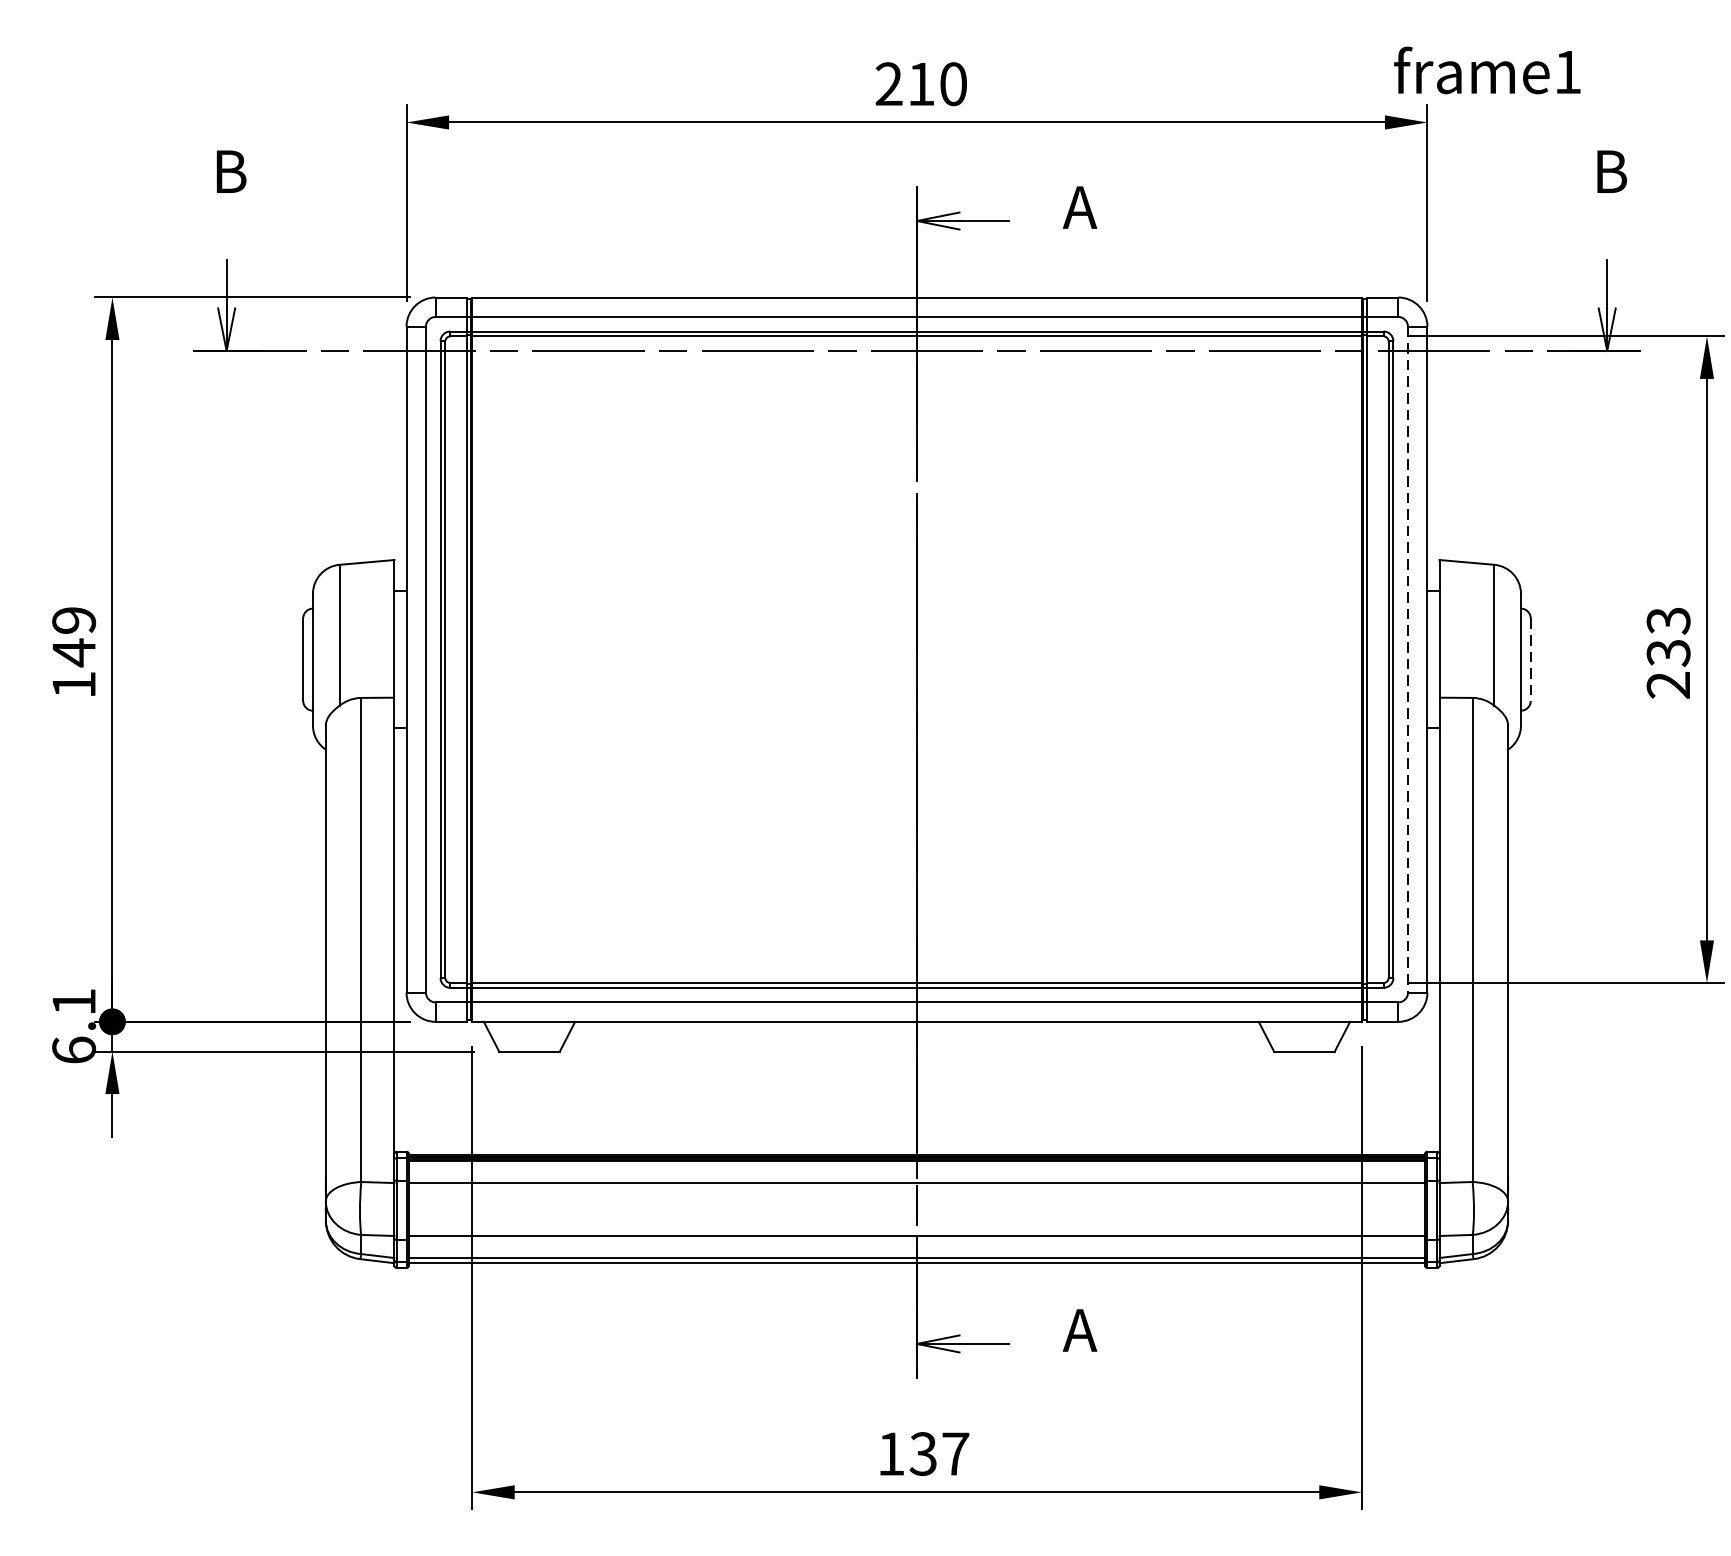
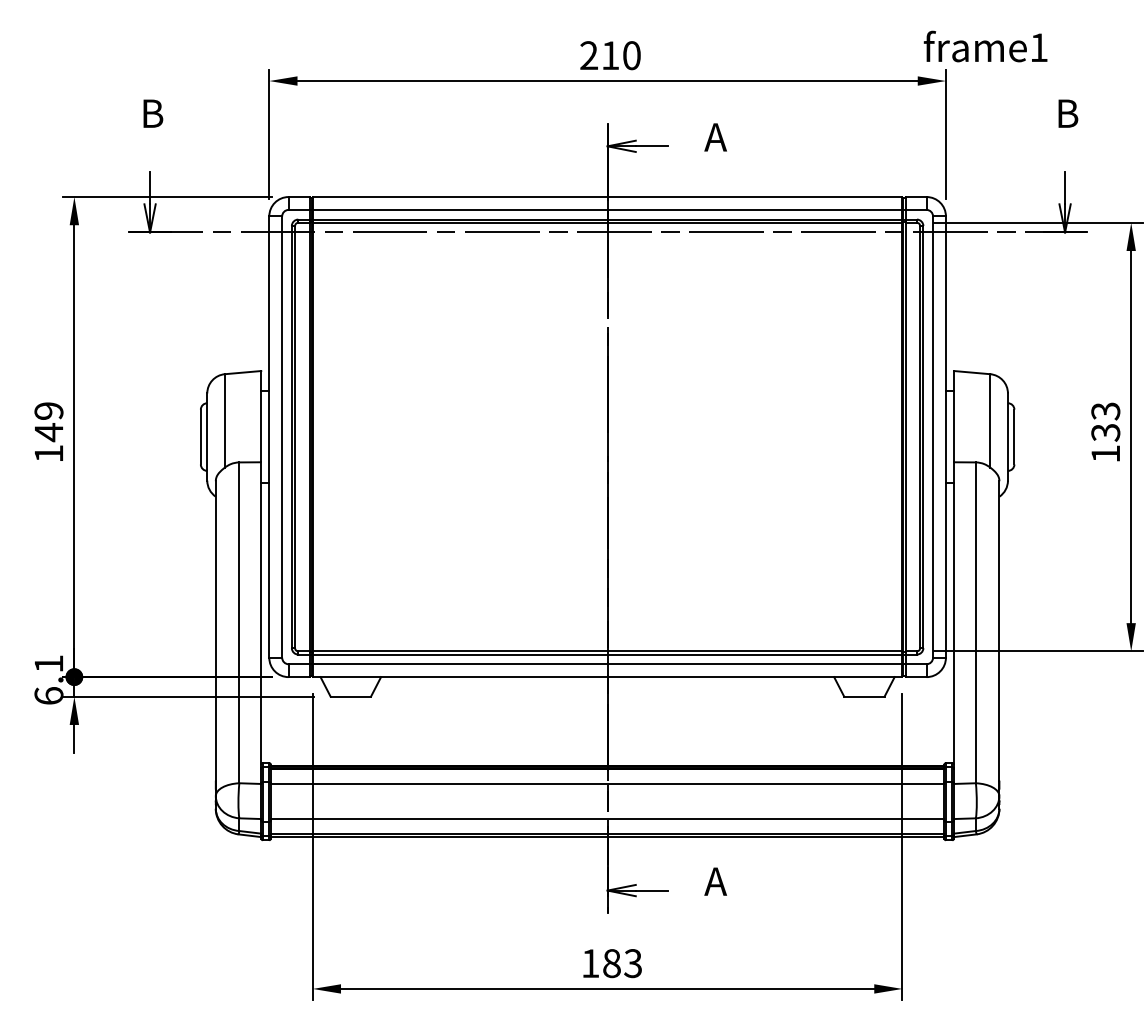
line: (1408, 660) -> (933, 437), dashed -> solid
line: (1530, 660) -> (1014, 437), dashed -> solid
text: (1668, 684) -> (1105, 453), 233 -> 133
text: (939, 1453) -> (622, 963), 137 -> 183

